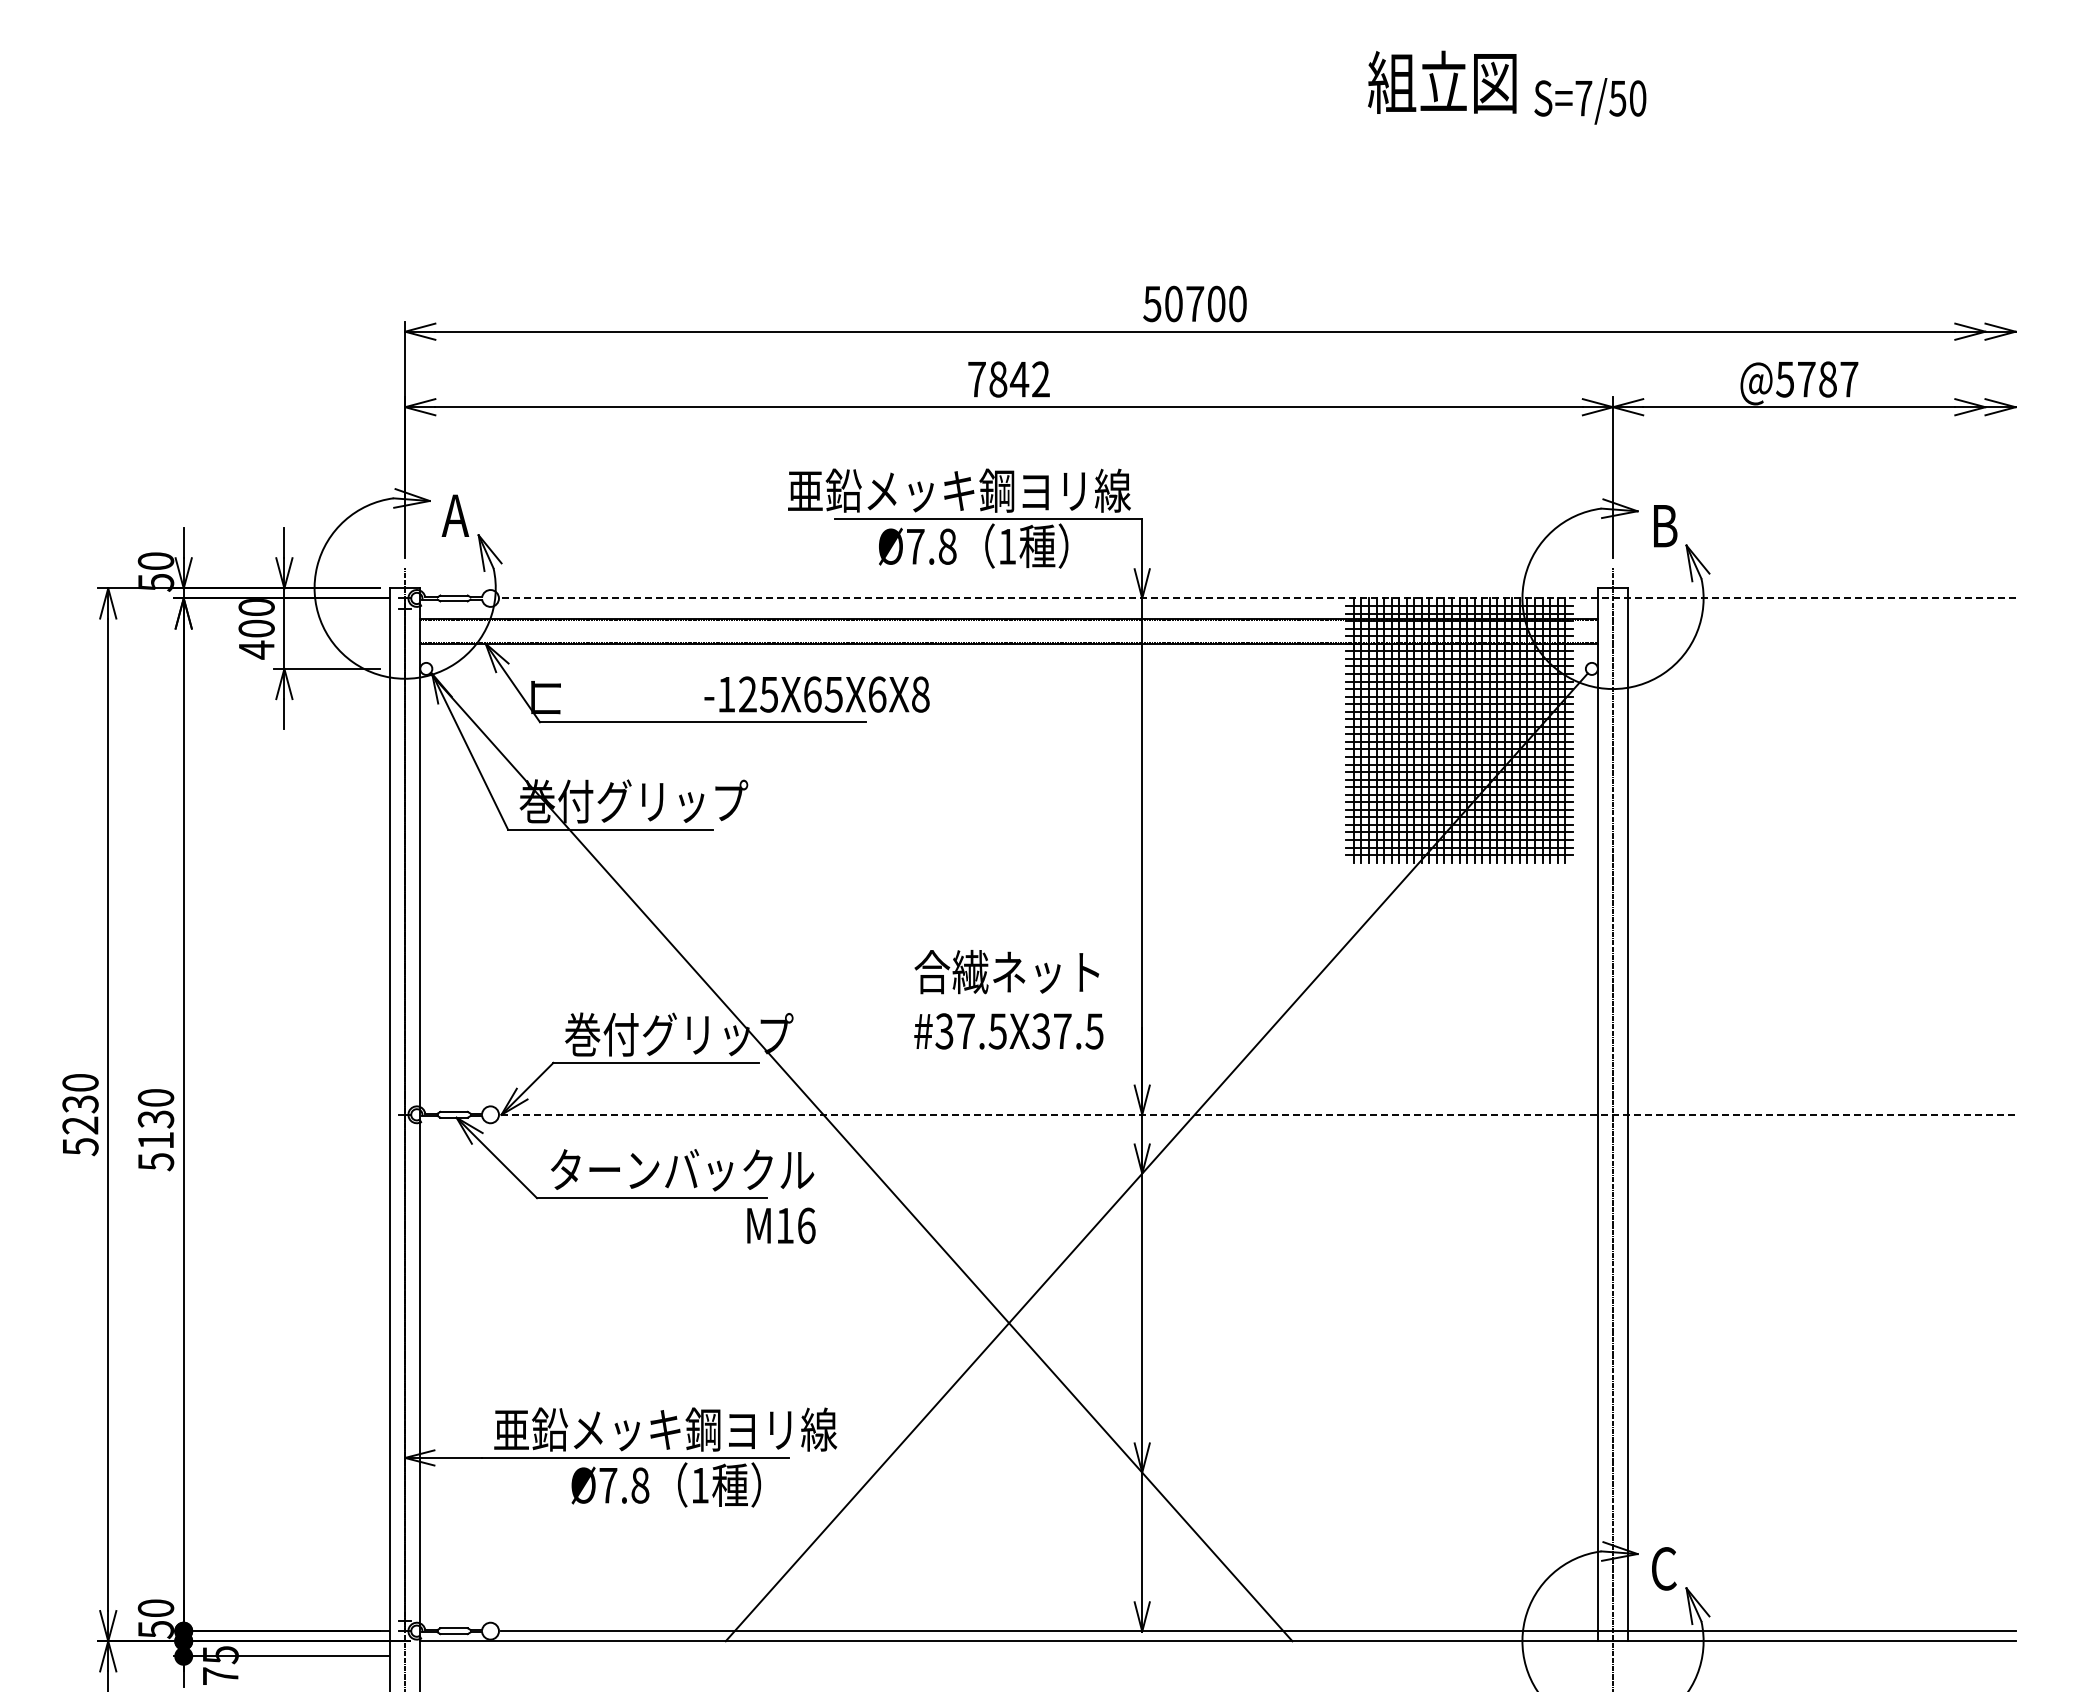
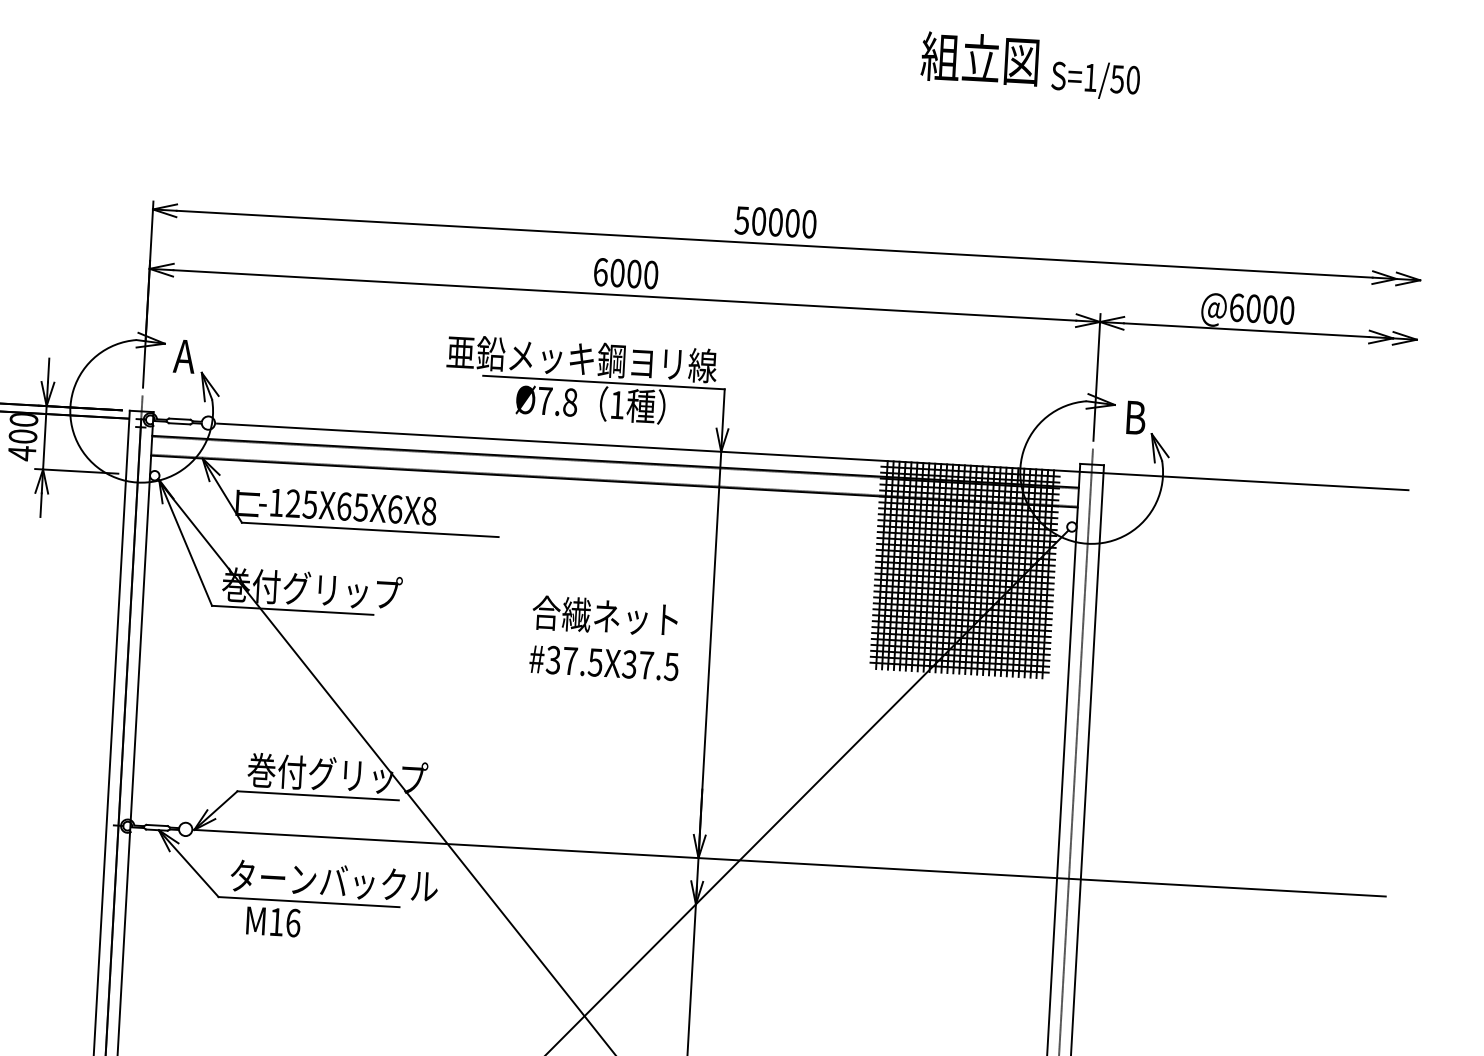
text: (1583, 98) -> (1090, 77), S=7/50 -> S=1/50
text: (1195, 303) -> (776, 222), 50700 -> 50000
text: (1008, 379) -> (625, 273), 7842 -> 6000
text: (1817, 379) -> (1262, 309), @5787 -> @6000
line: (1259, 598) -> (813, 456), dashed -> solid
text: (816, 694) -> (347, 506), moved
text: (1008, 999) -> (605, 637), moved
line: (1259, 1114) -> (790, 862), dashed -> solid
text: (781, 1225) -> (273, 921), moved

